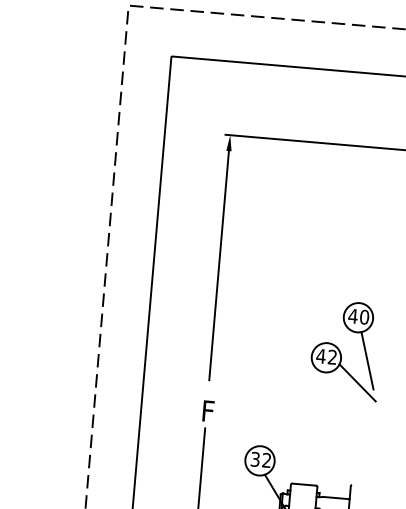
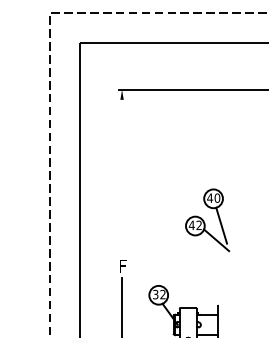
line: (219, 264) -> (122, 172), removed

